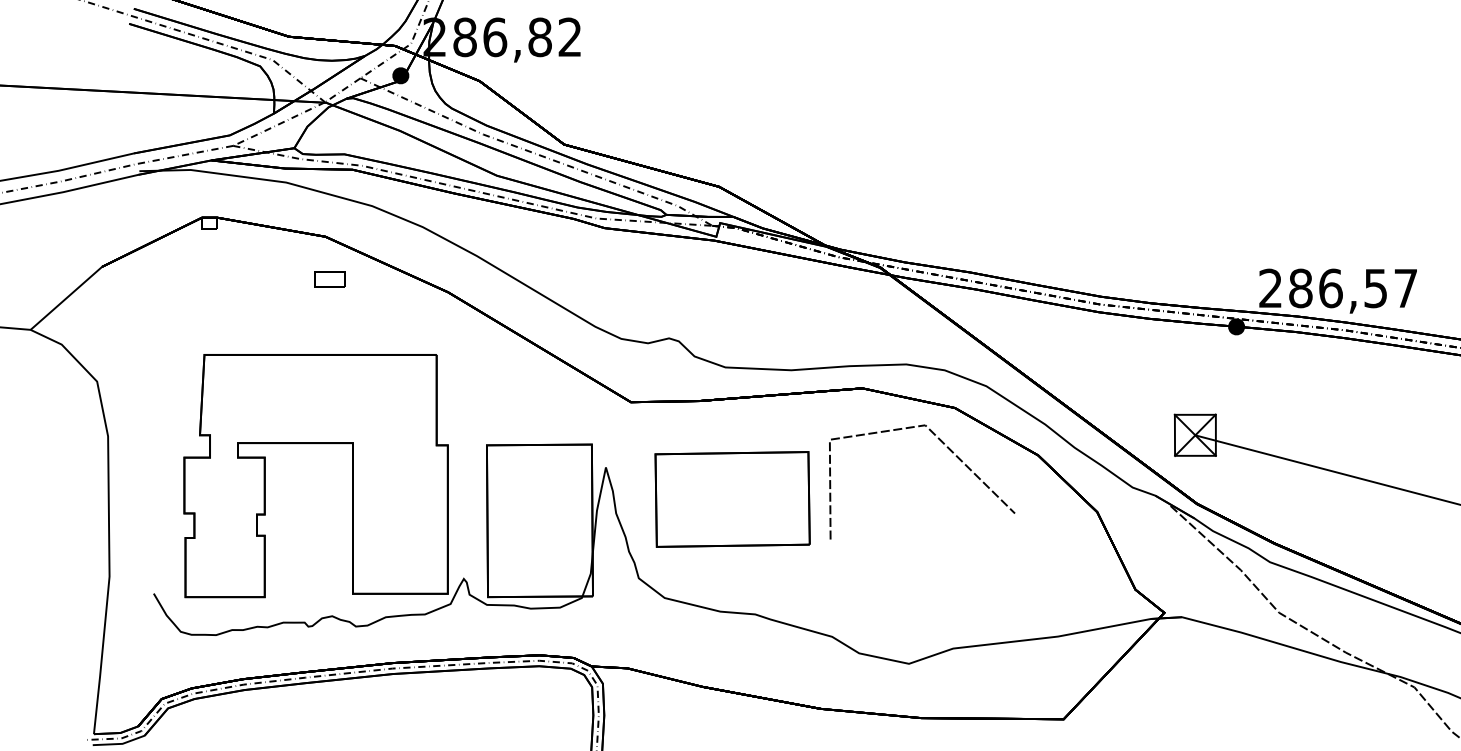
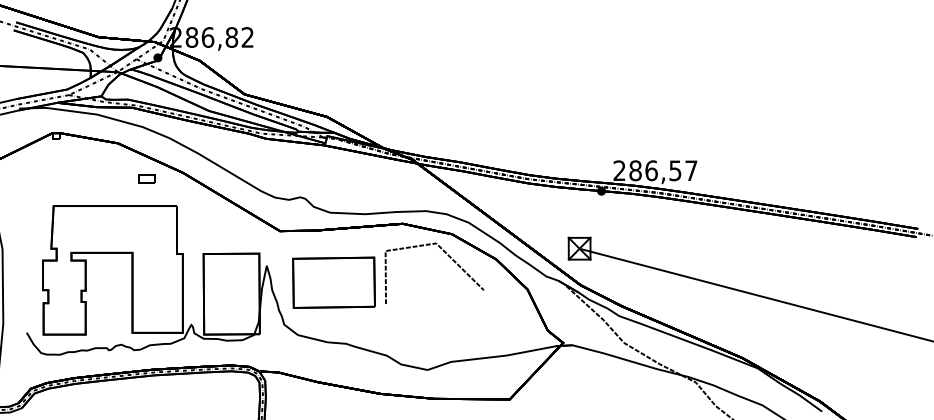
part: (328, 278) -> (146, 178), moved

